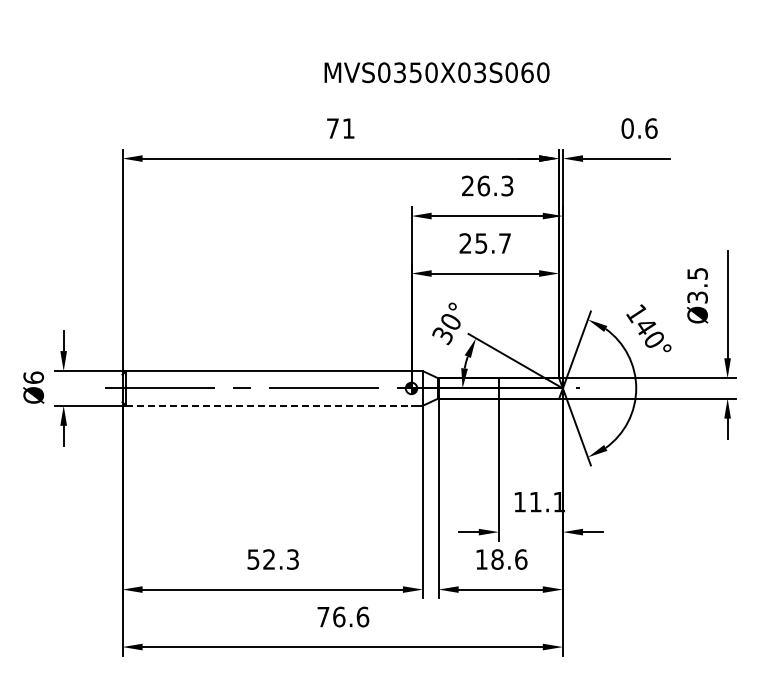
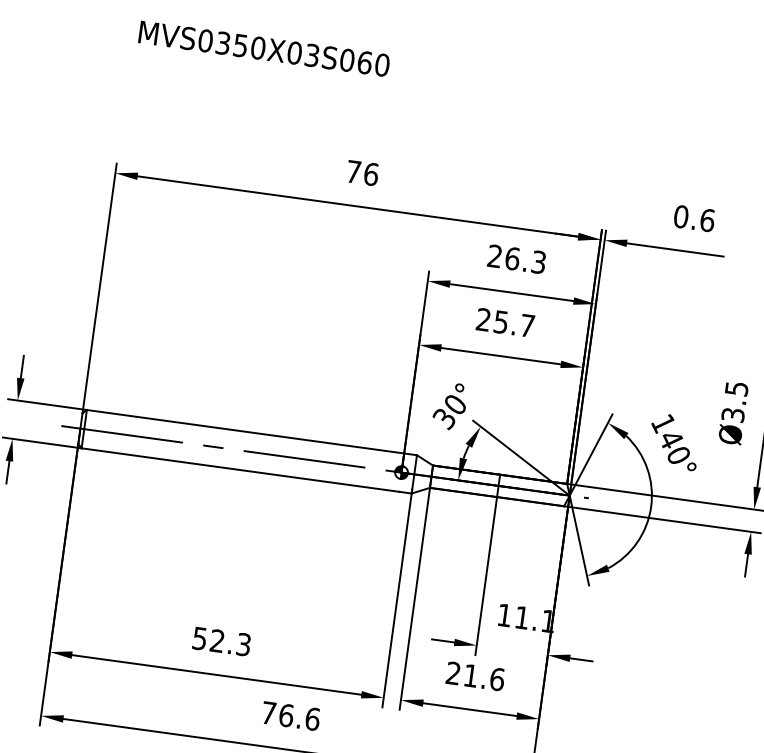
text: (436, 72) -> (263, 48), moved
text: (348, 128) -> (371, 174), 71 -> 76
line: (268, 405) -> (240, 469), dashed -> solid
text: (489, 559) -> (462, 674), 18.6 -> 21.6

